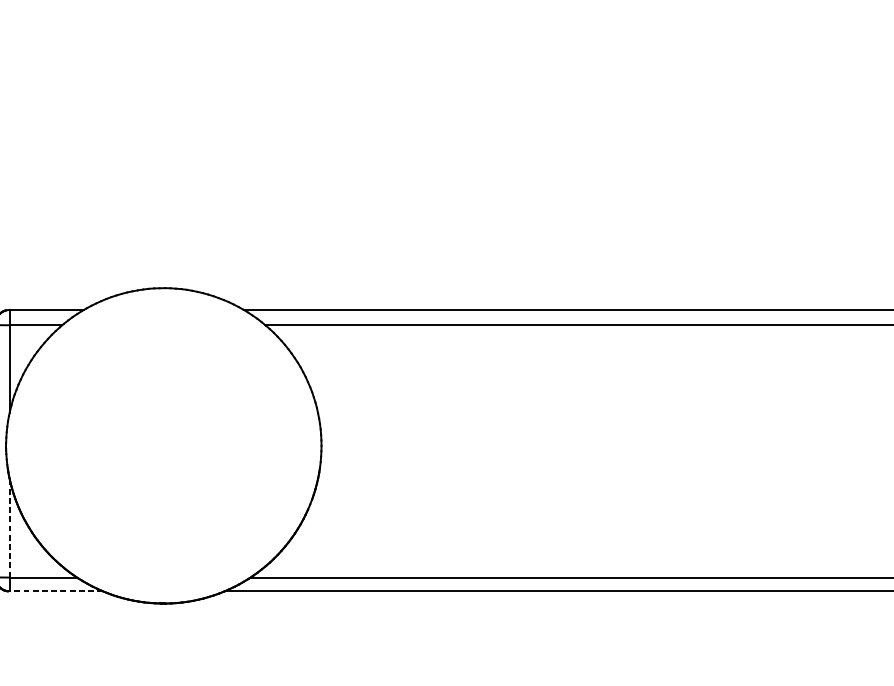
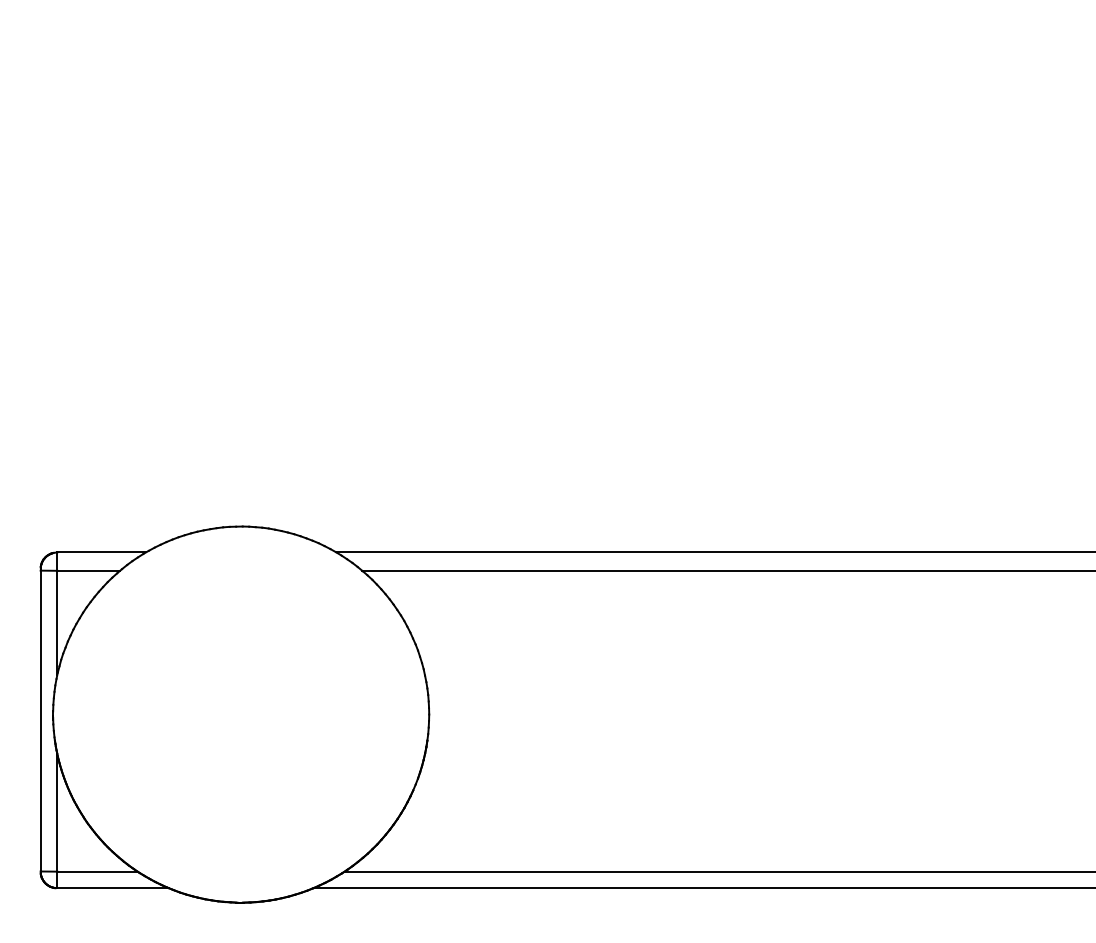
line: (9, 527) -> (57, 812), dashed -> solid
line: (56, 591) -> (113, 888), dashed -> solid

